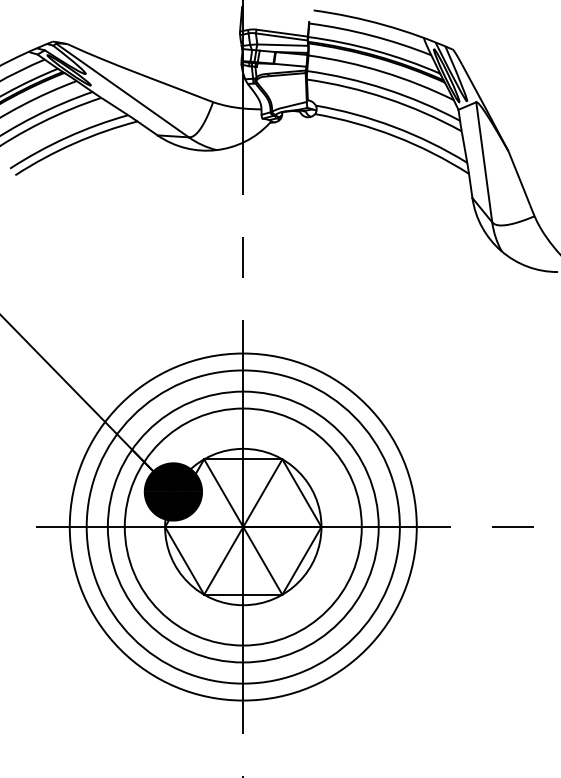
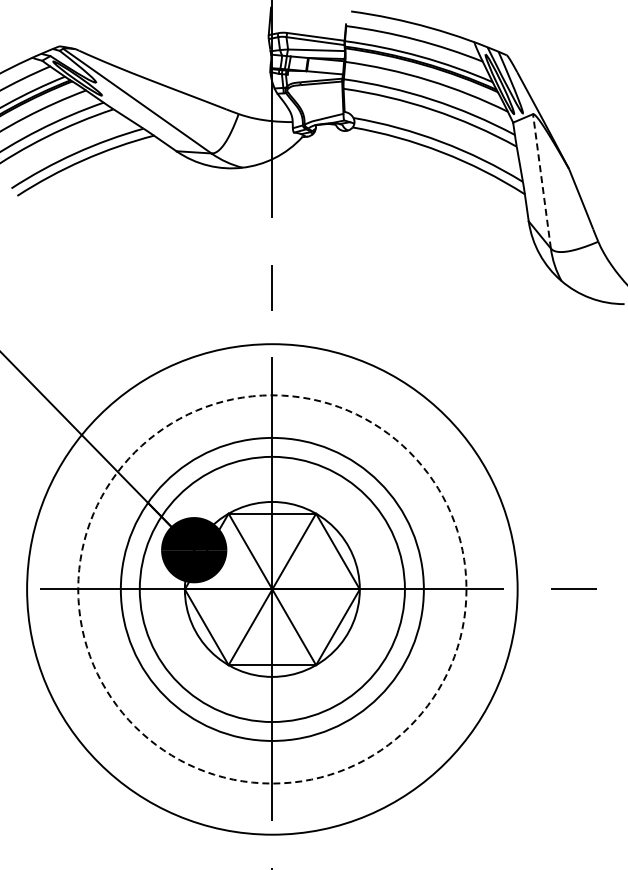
line: (483, 162) -> (541, 181), solid -> dashed
circle: (243, 527) -> (272, 589), size x1.4
circle: (243, 527) -> (272, 589), solid -> dashed

